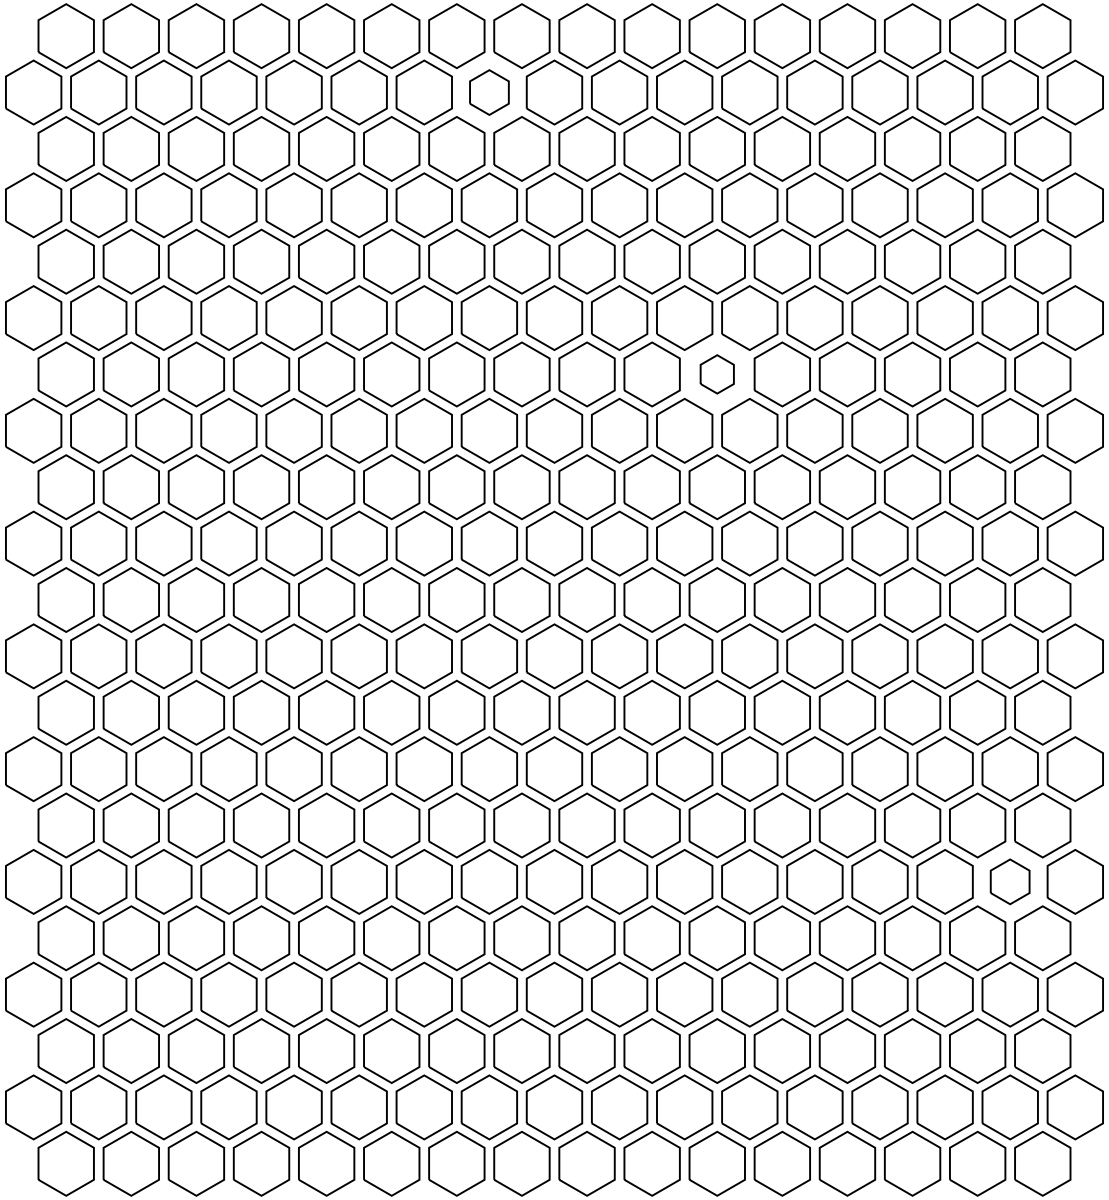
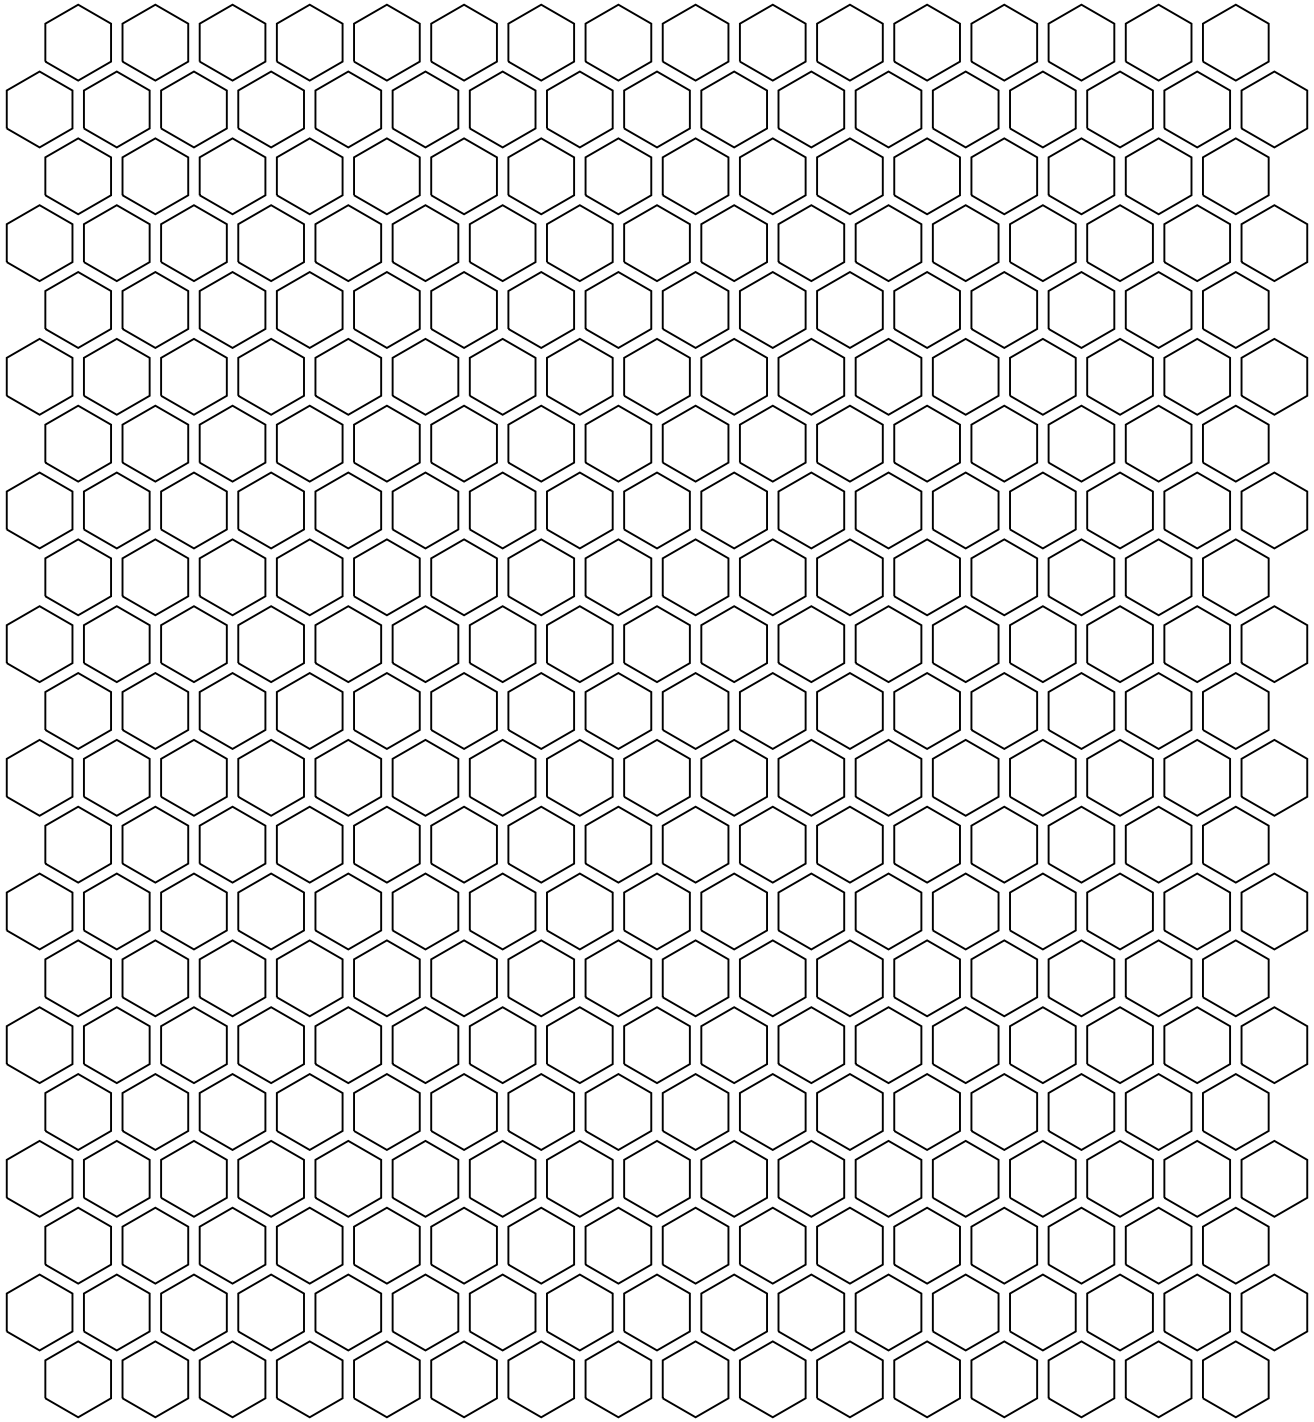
part: (489, 92) -> (579, 109), size x1.43
part: (716, 374) -> (849, 443), size x1.67
part: (1009, 881) -> (1196, 1044), size x1.43

